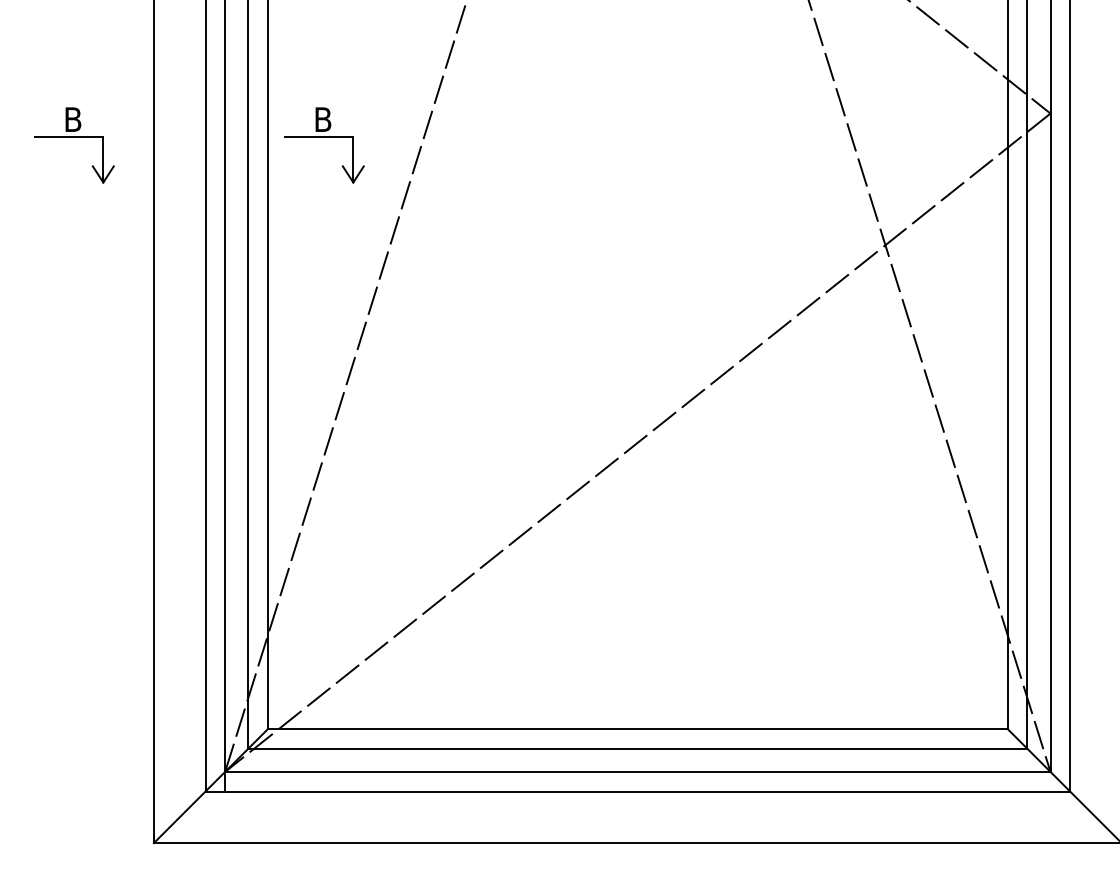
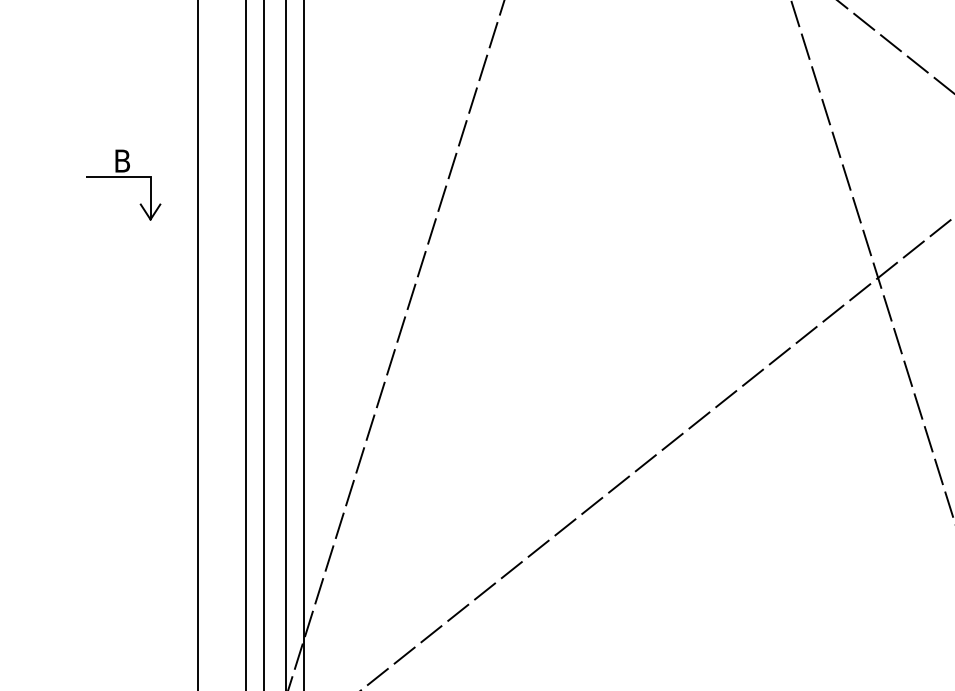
part: (324, 137) -> (356, 177), removed

